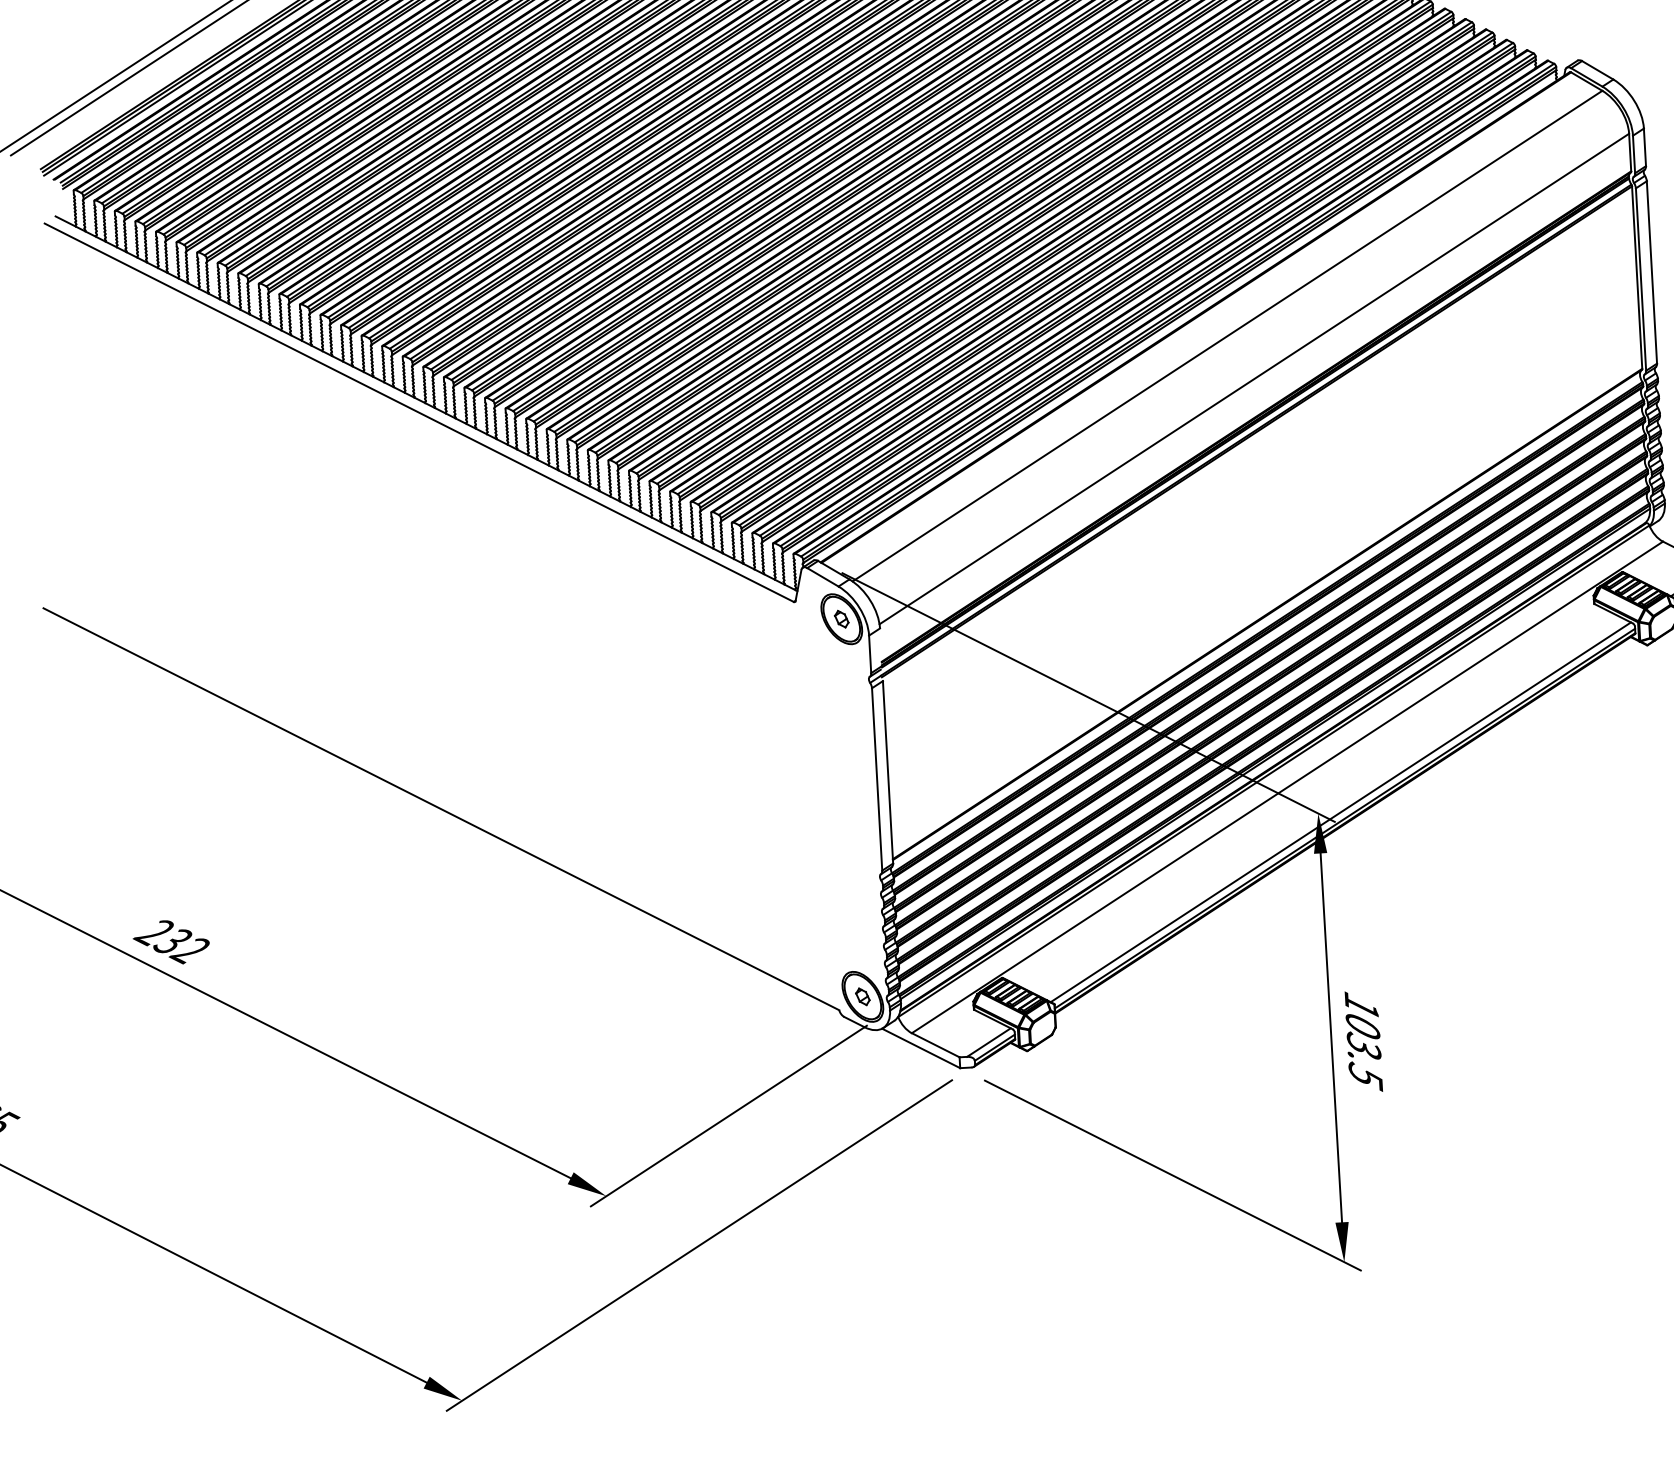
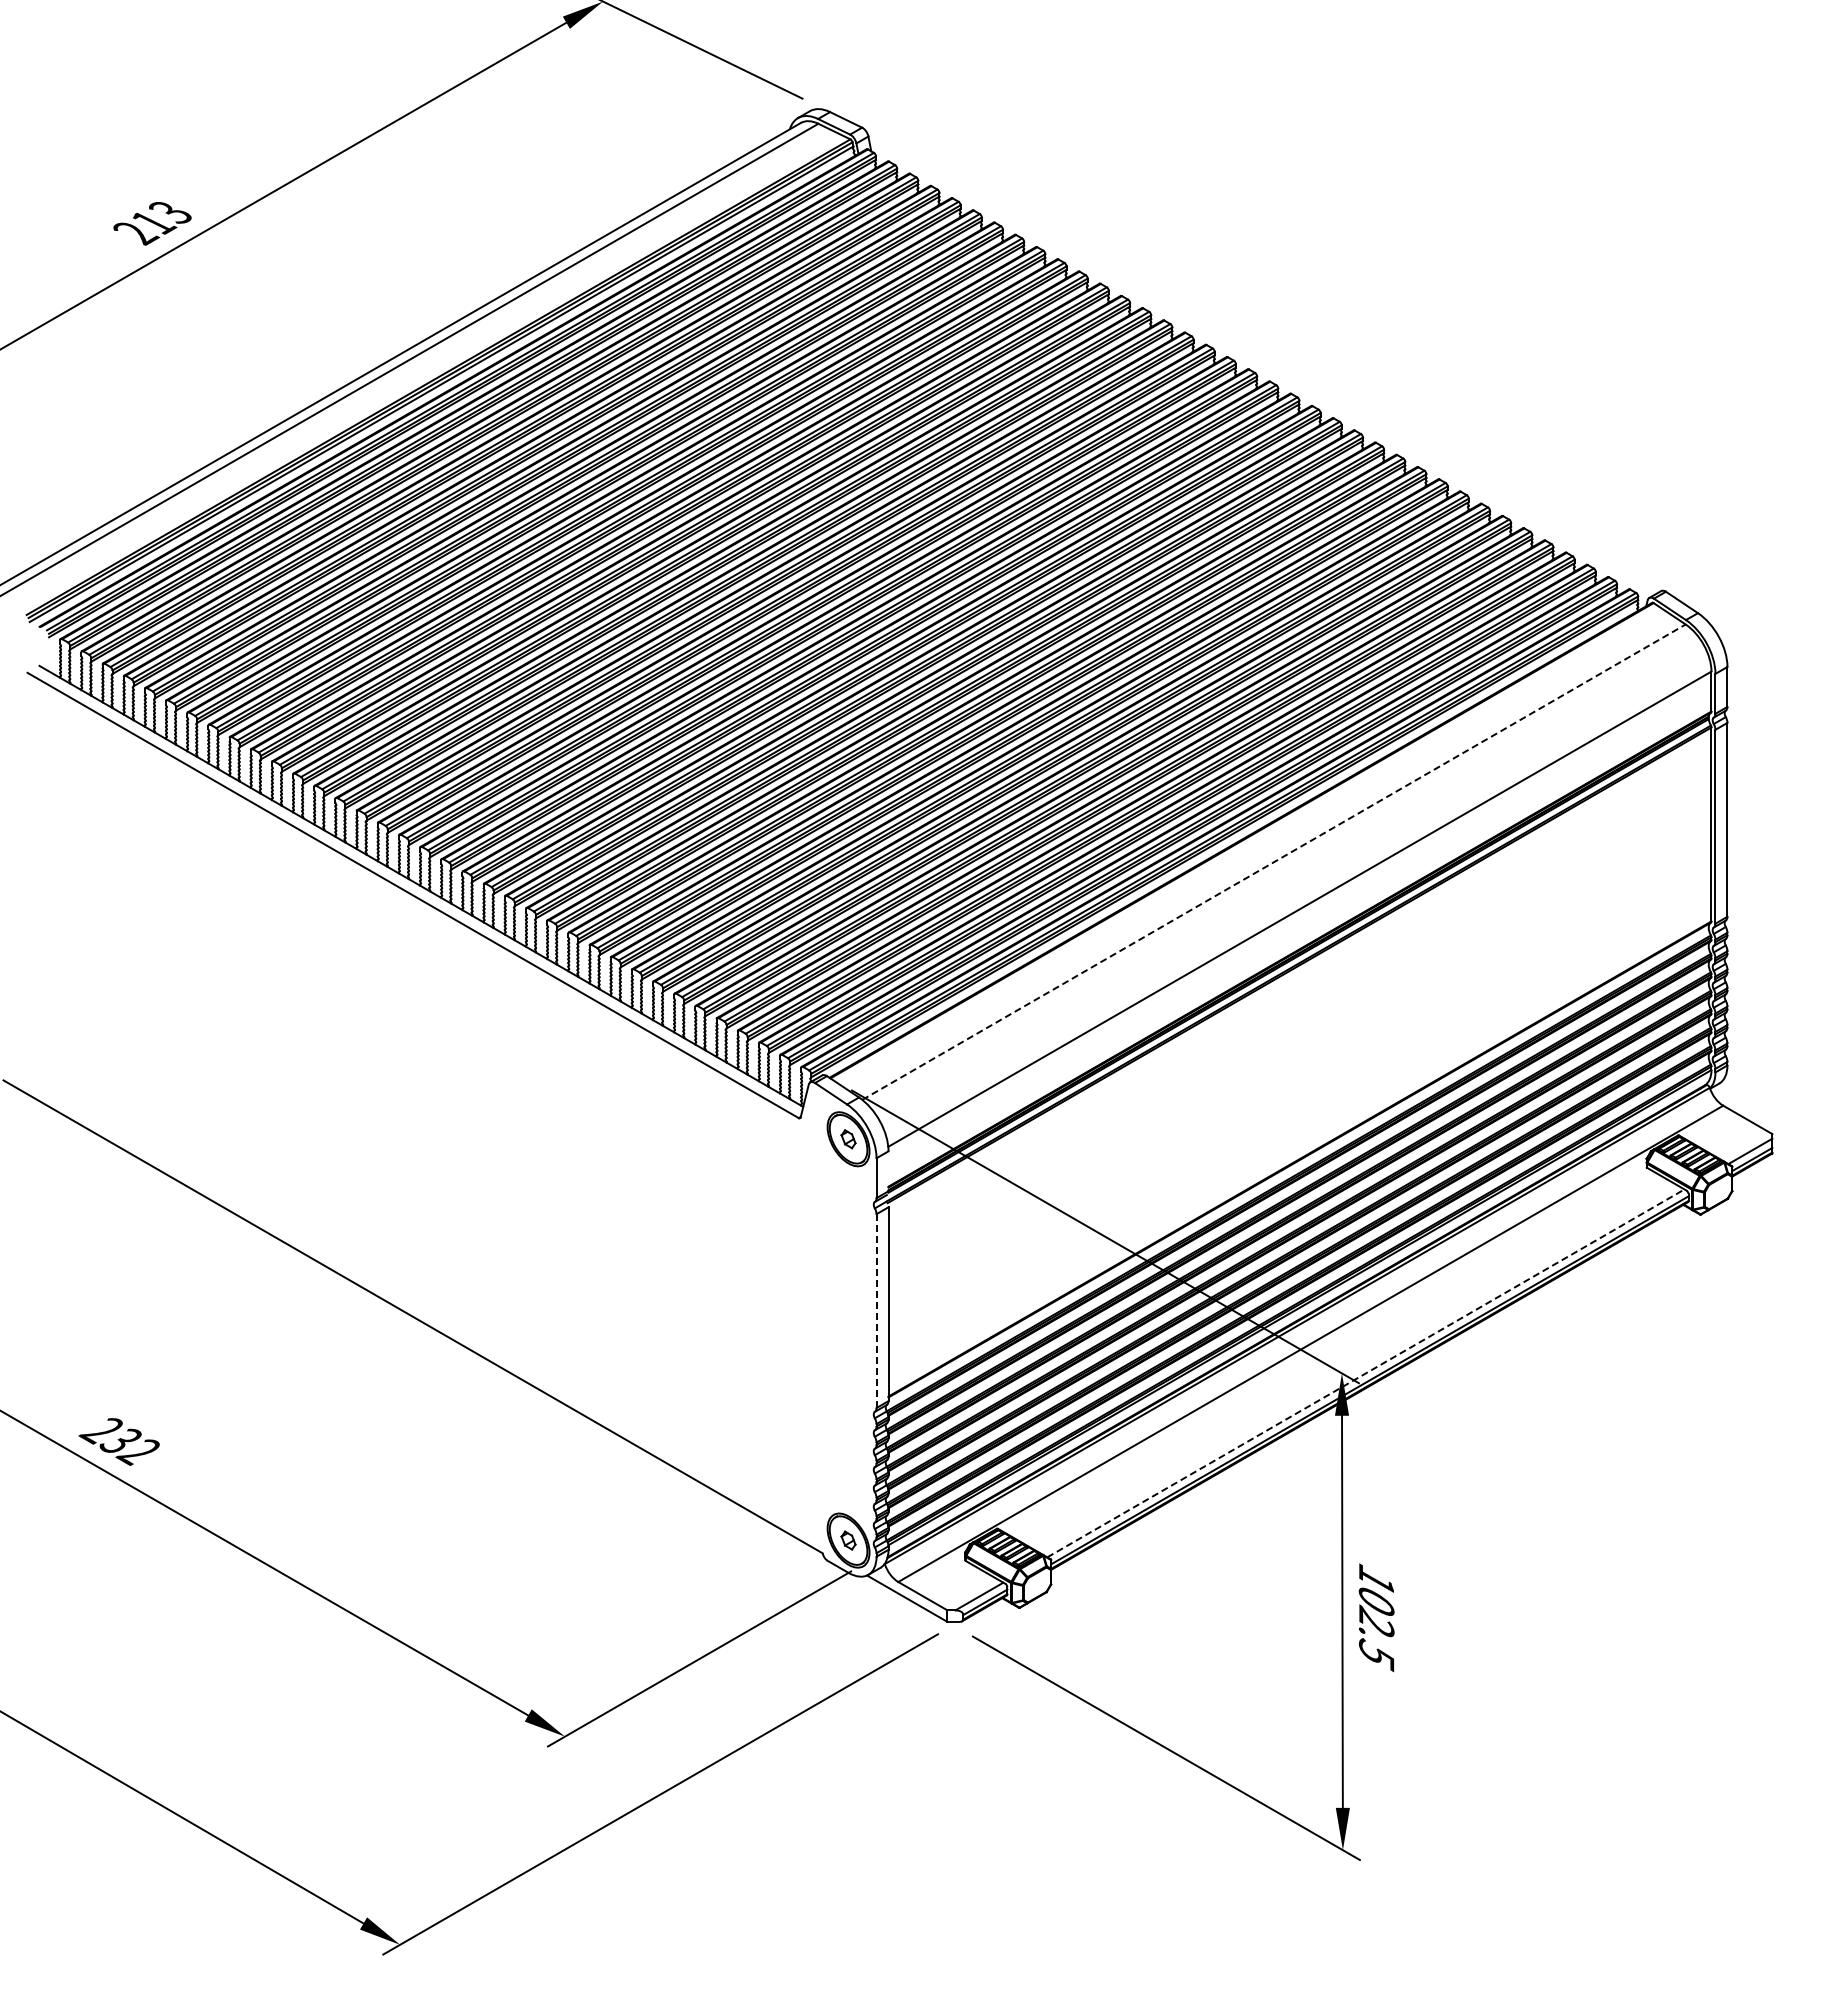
line: (1227, 335) -> (1274, 861), solid -> dashed
line: (877, 779) -> (876, 1311), solid -> dashed
line: (1340, 812) -> (1365, 1373), solid -> dashed
text: (1363, 1044) -> (1376, 1620), 103.5 -> 102.5

